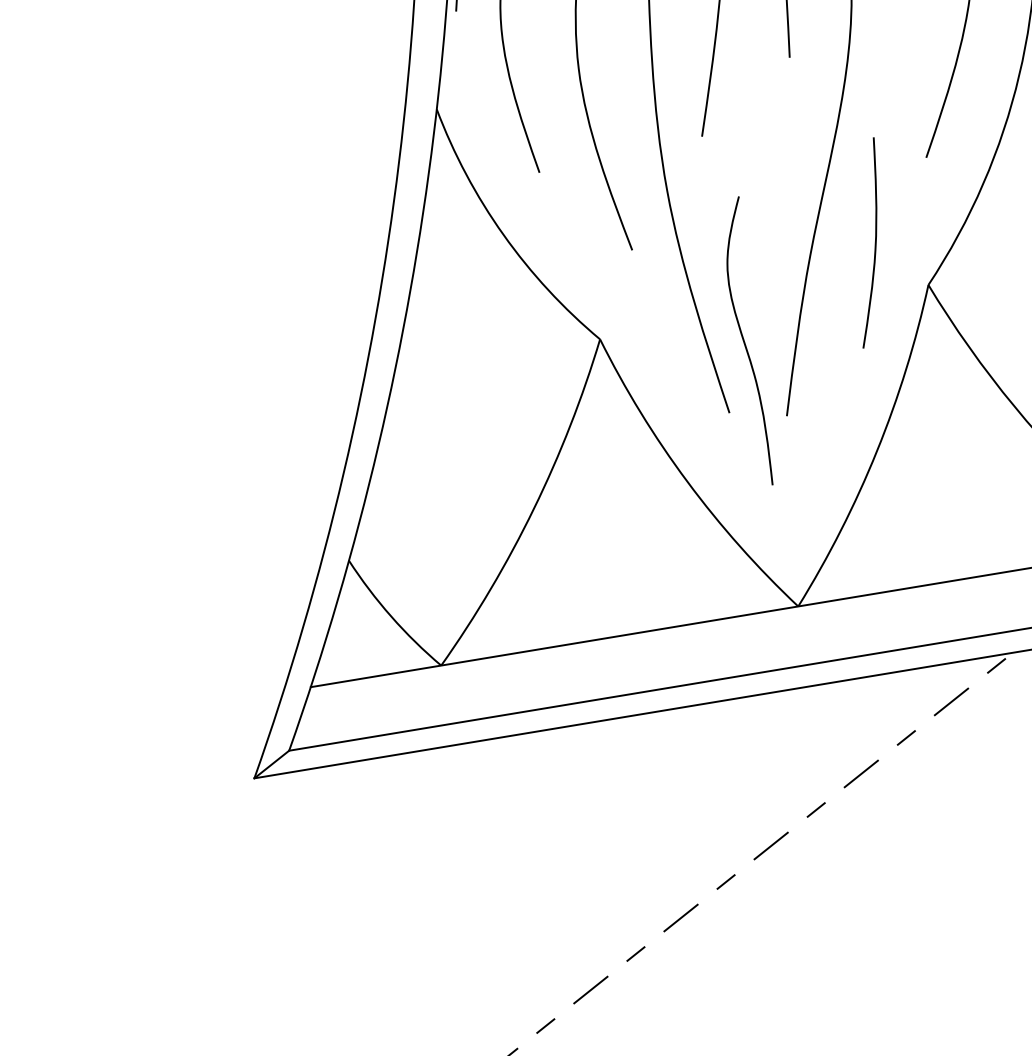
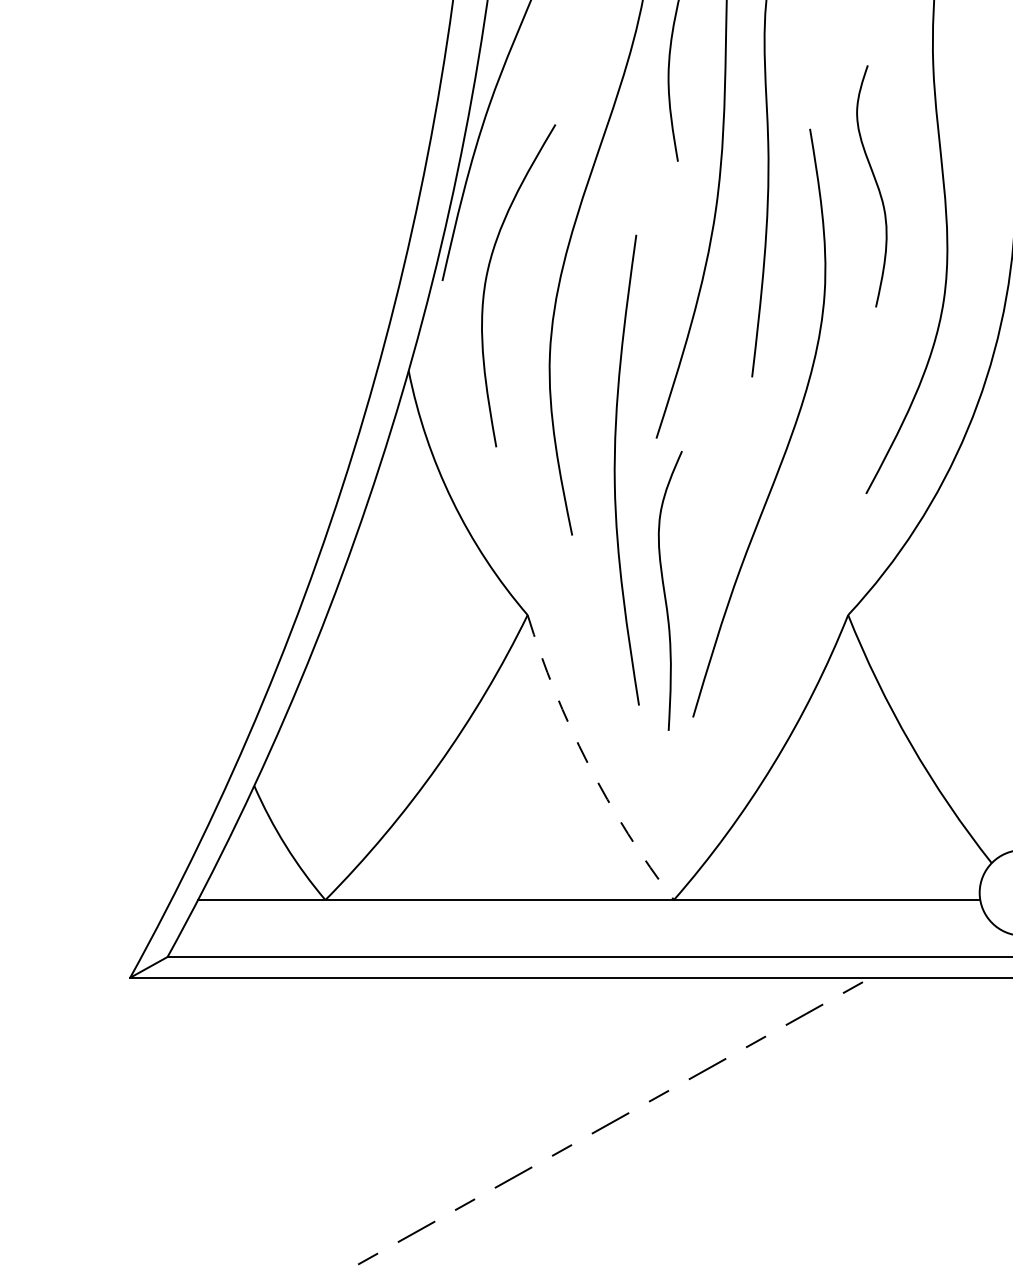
curve: (874, 243) -> (803, 567), removed
curve: (745, 342) -> (665, 590), moved
arc: (687, 482) -> (588, 764), solid -> dashed

